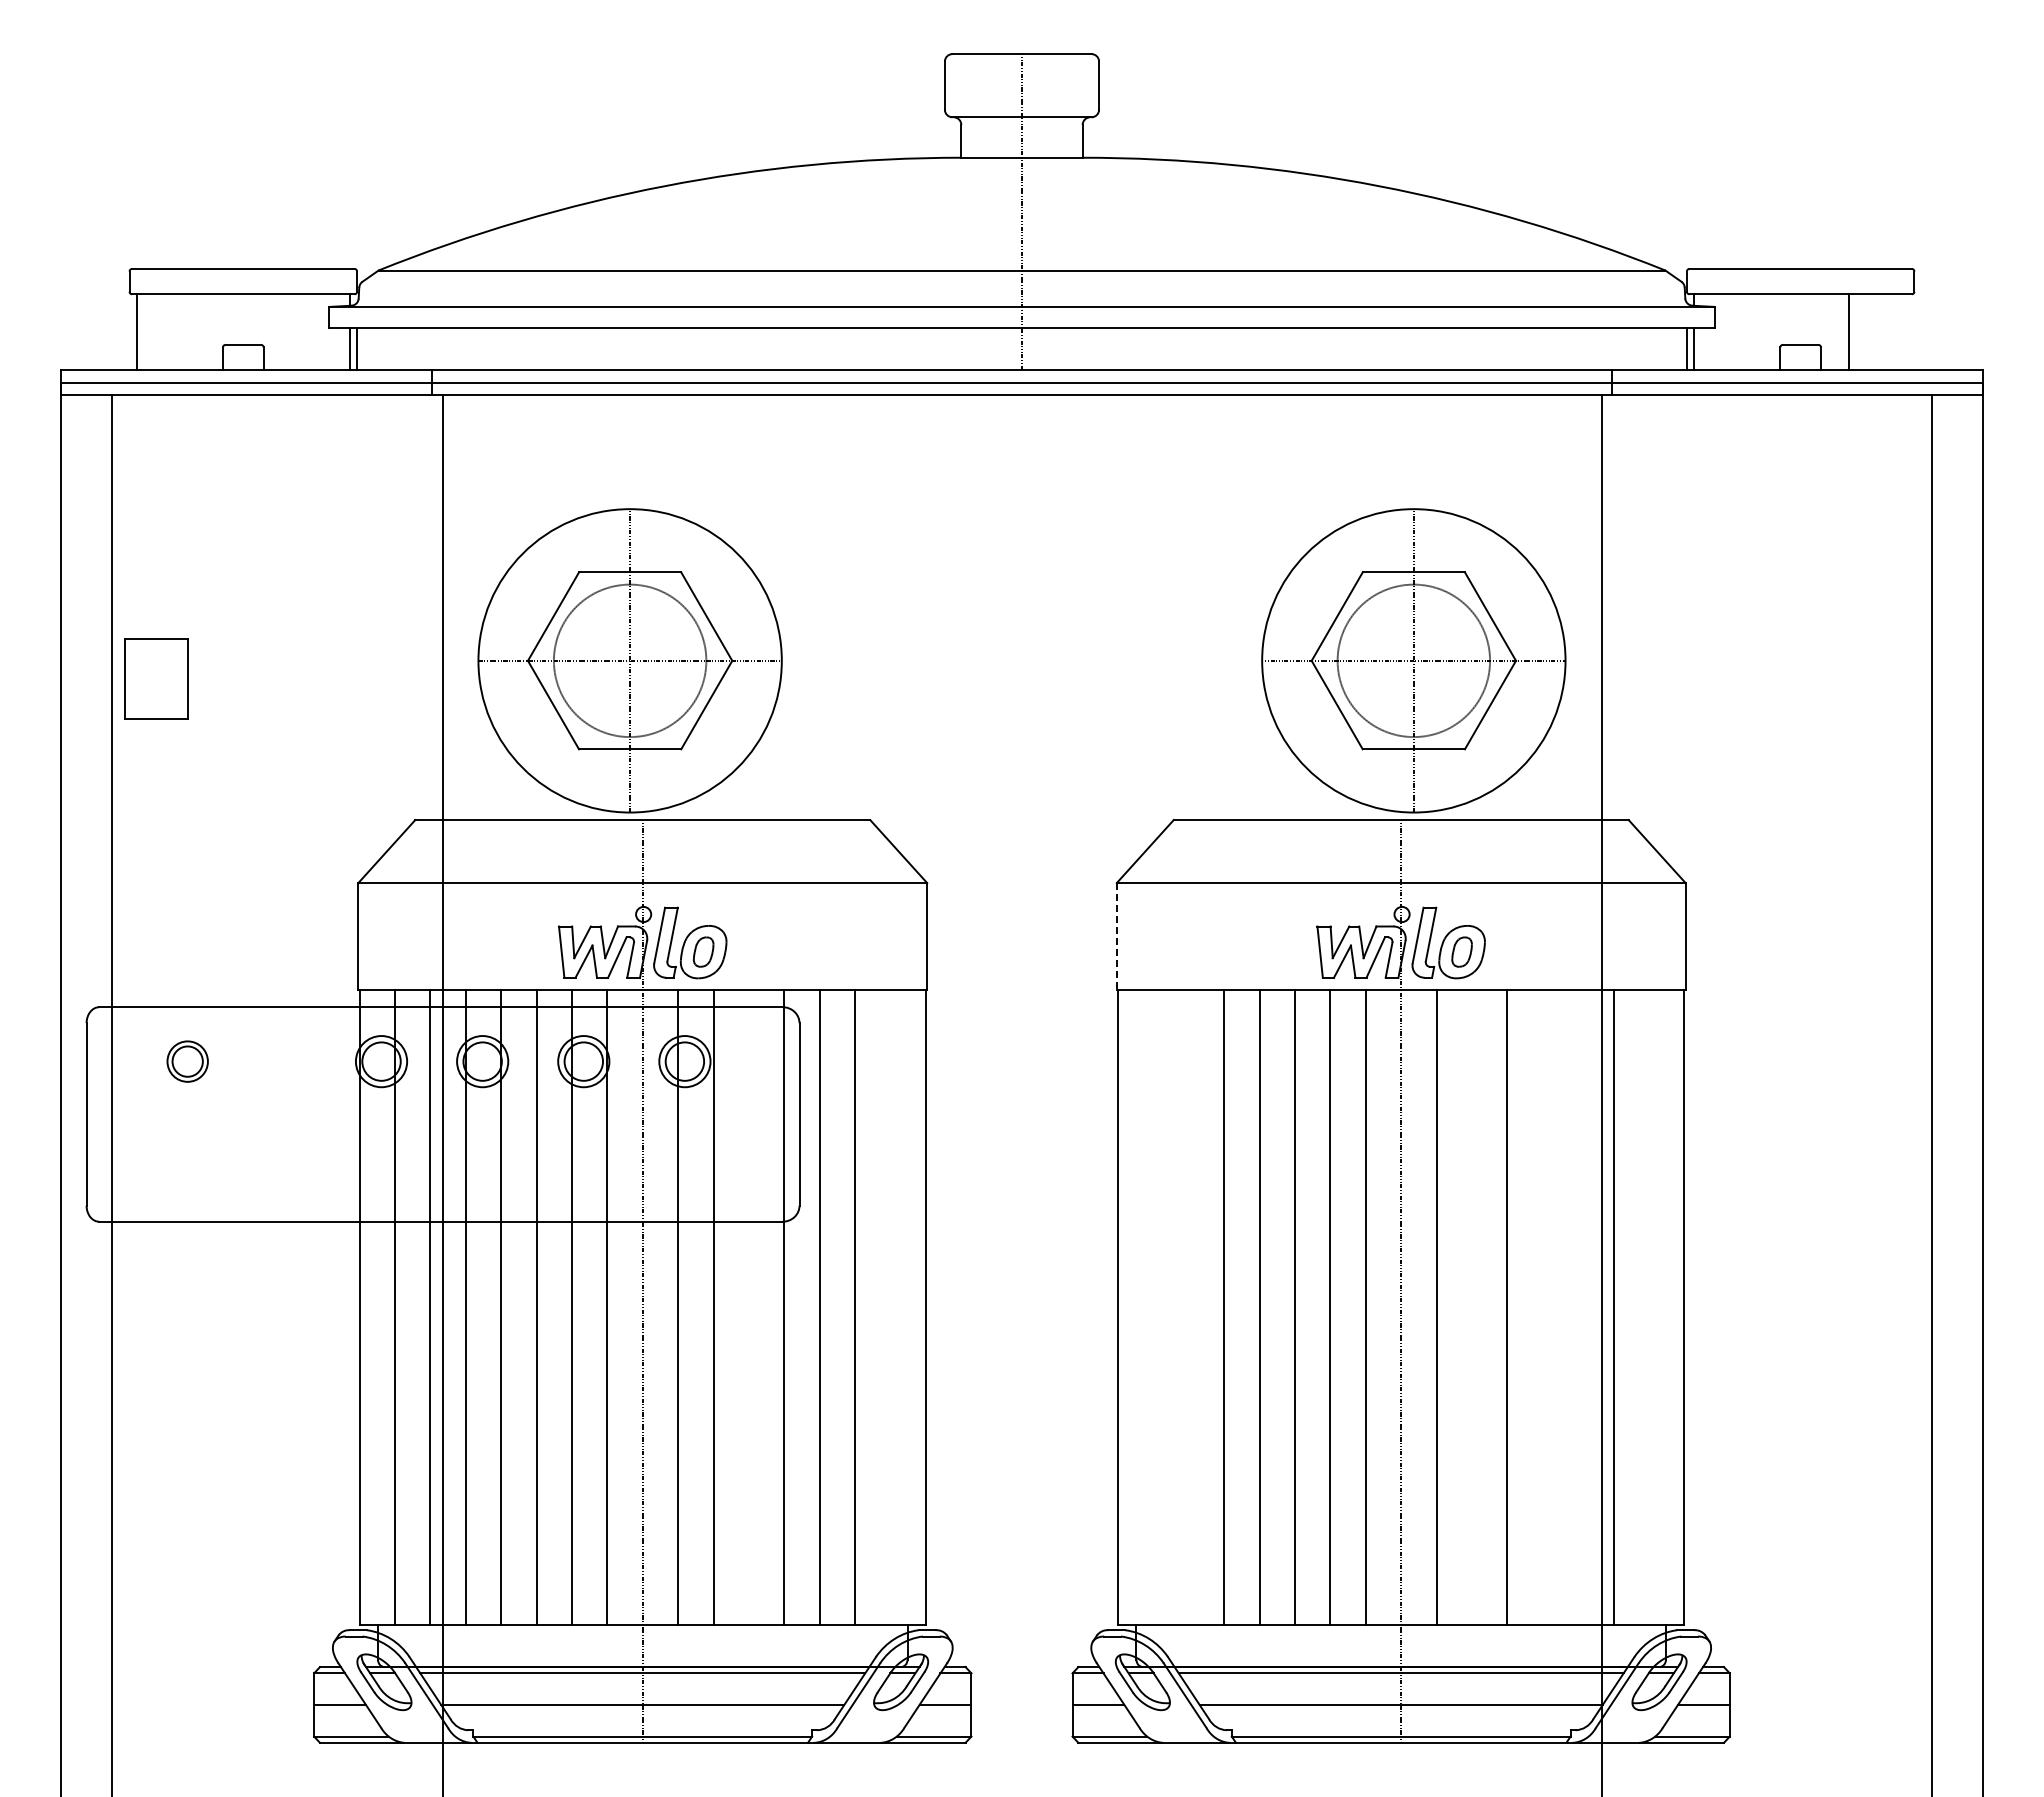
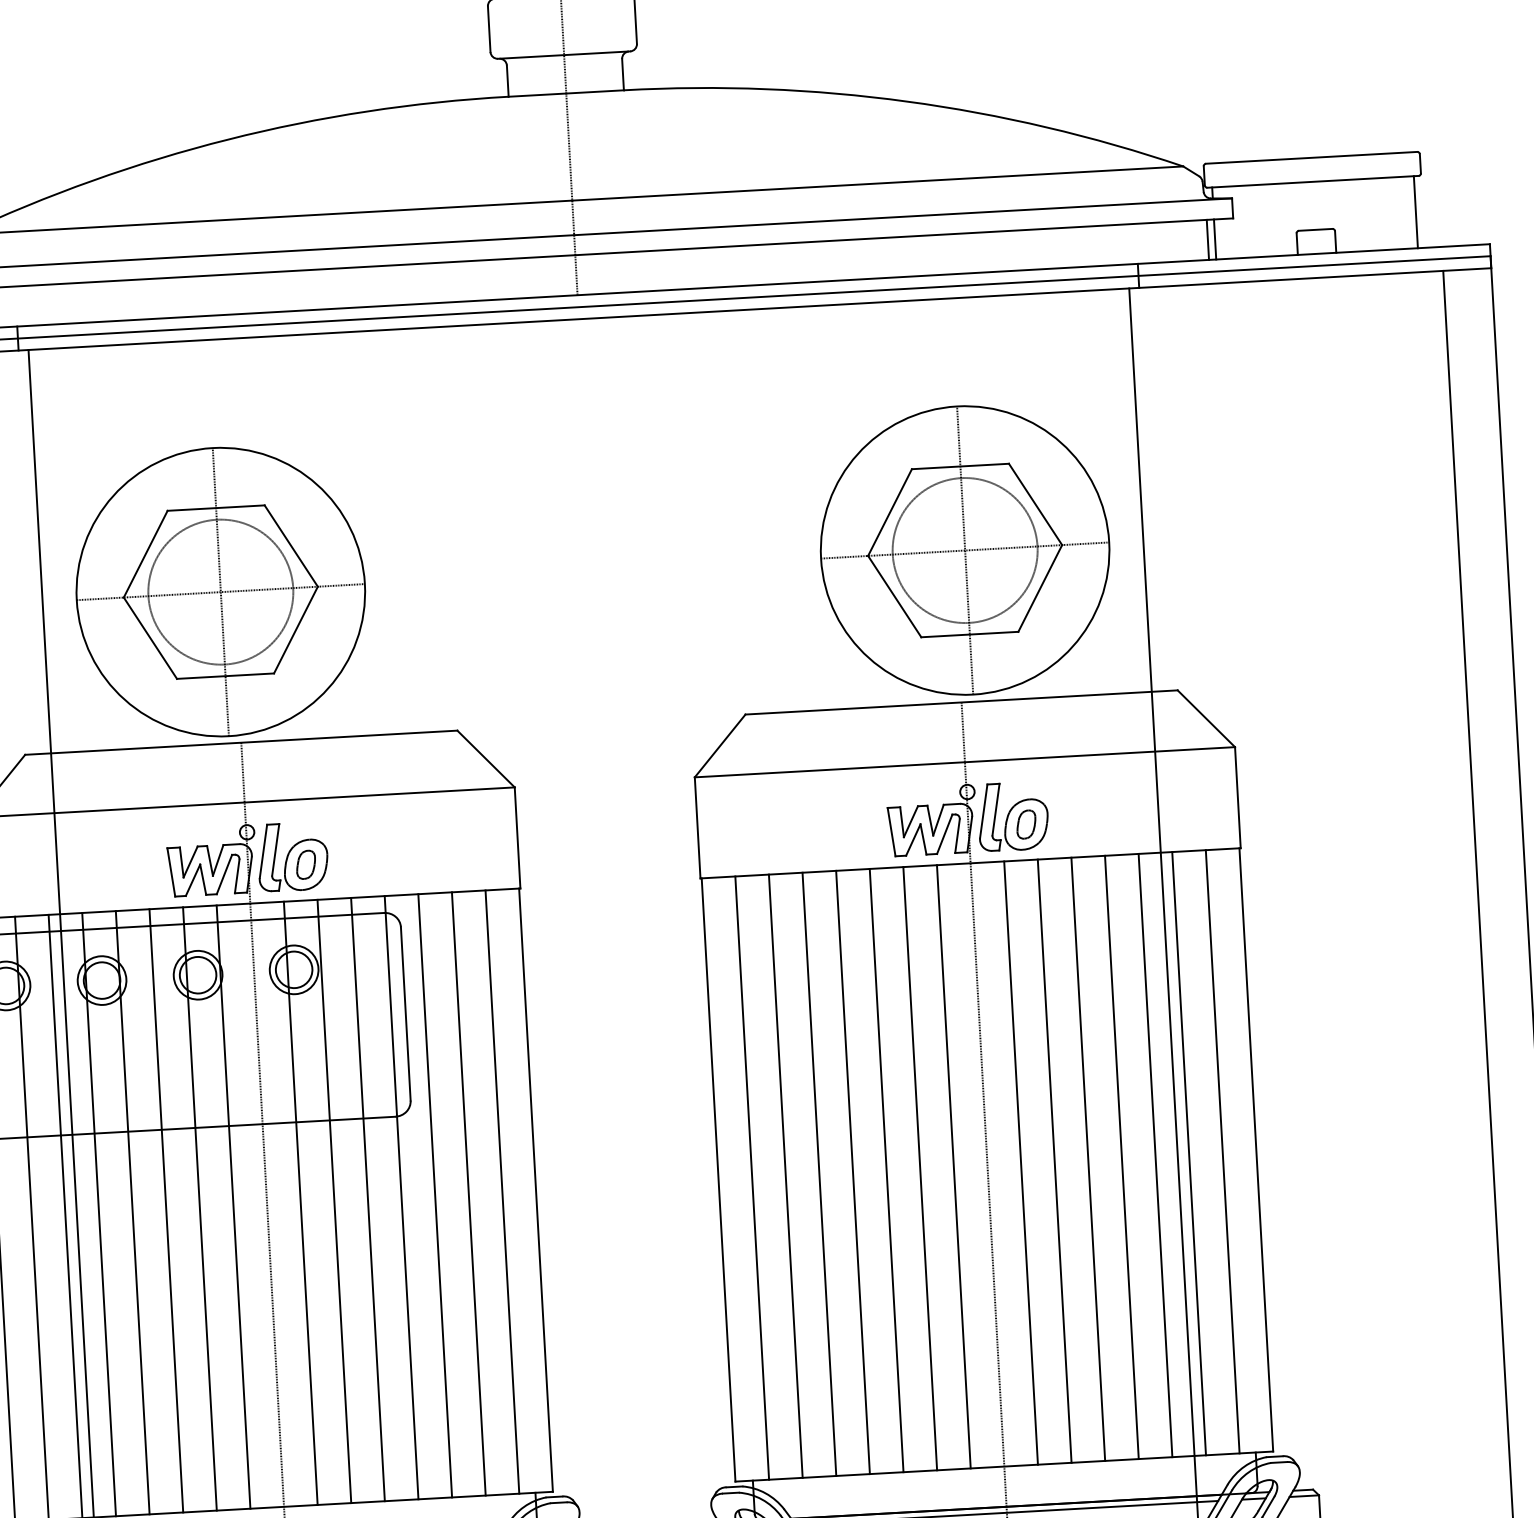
line: (1848, 332) -> (1415, 212), moved
line: (1116, 936) -> (697, 828), dashed -> solid
line: (748, 1306) -> (367, 1199), added
line: (890, 1306) -> (502, 1191), added
line: (1153, 1306) -> (752, 1177), added
line: (1188, 1306) -> (785, 1175), added
line: (1472, 1306) -> (1055, 1160), added
line: (1542, 1306) -> (1121, 1156), added
line: (1578, 1306) -> (1155, 1154), added
line: (1648, 1306) -> (1222, 1151), added

